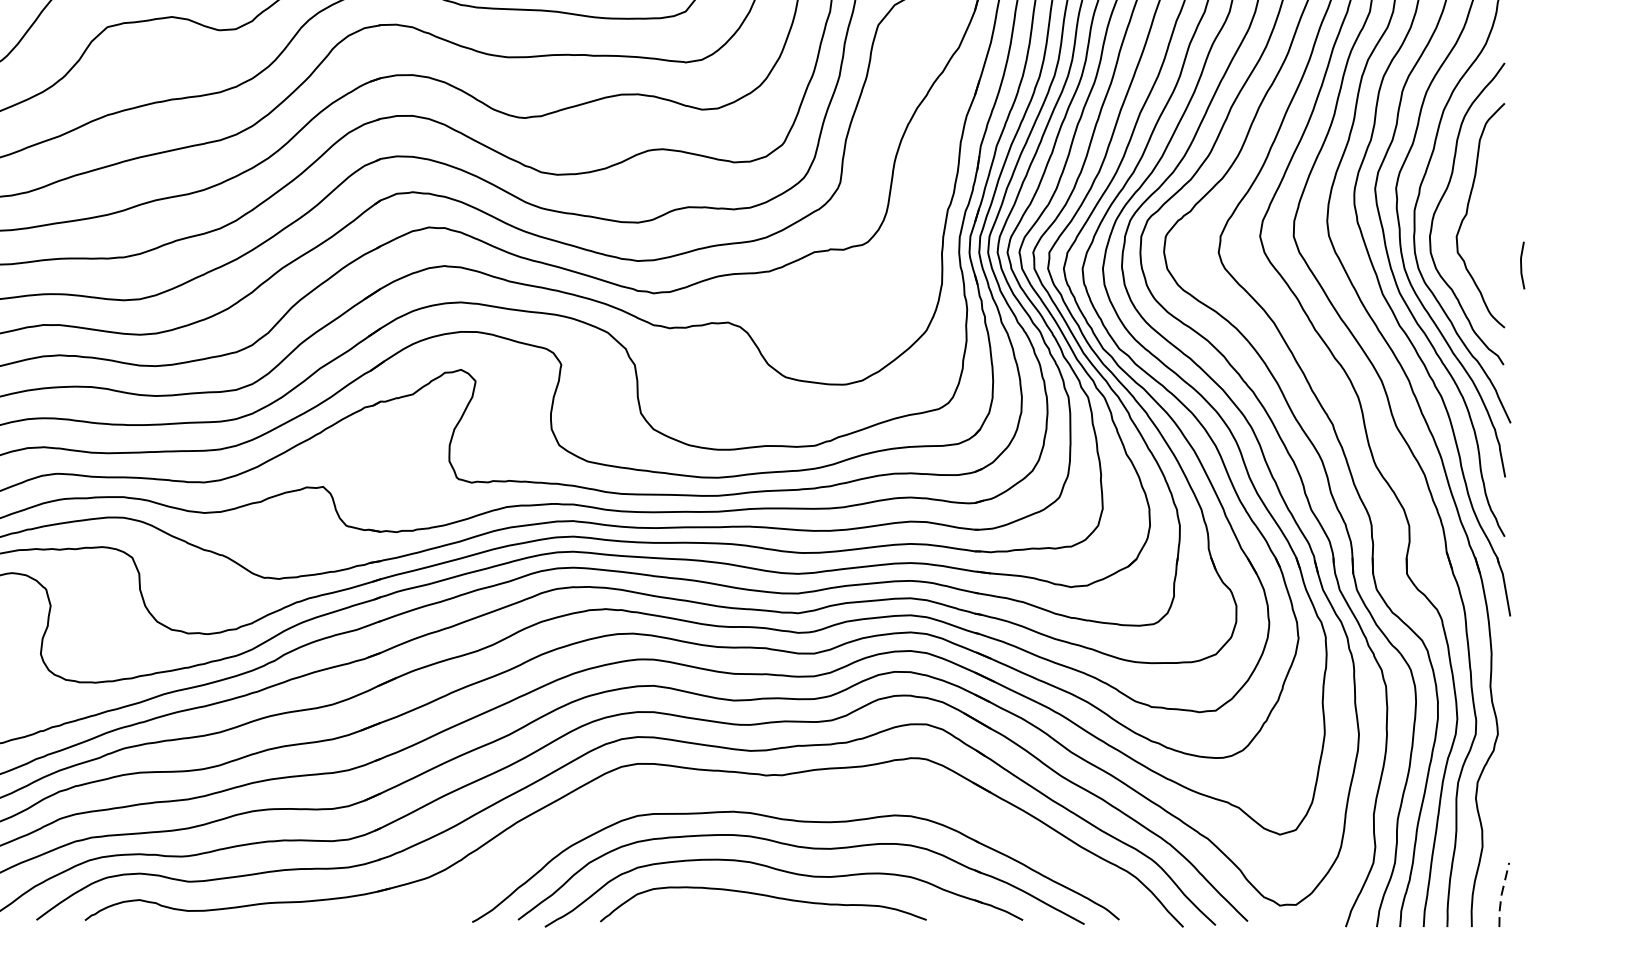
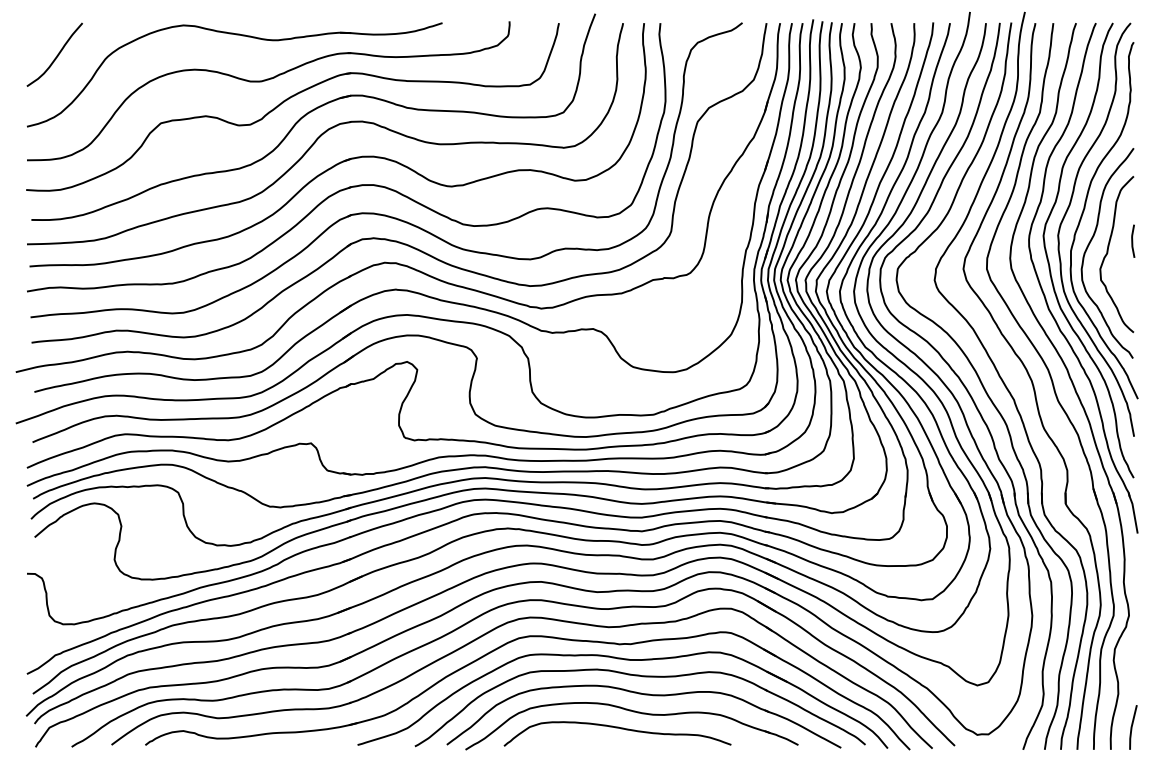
line: (1522, 264) -> (1133, 240), moved
part: (773, 798) -> (624, 660), added
line: (1501, 894) -> (1131, 727), dashed -> solid

